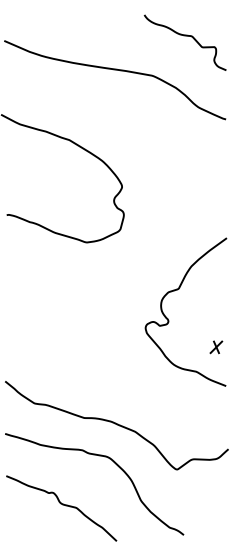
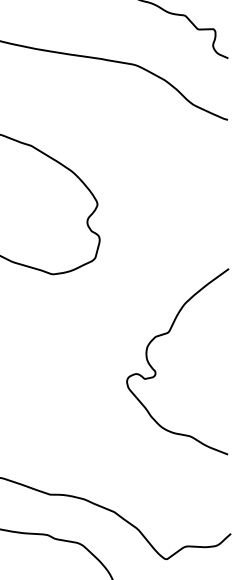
part: (216, 347) -> (215, 406), removed

